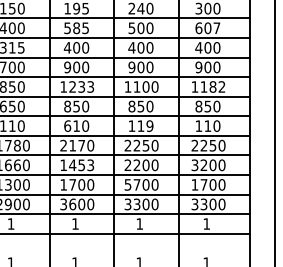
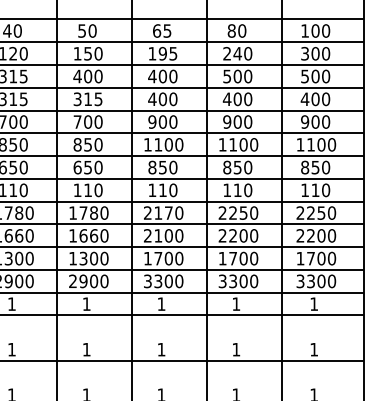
text: (76, 28) -> (162, 76), 585 -> 400
text: (207, 28) -> (315, 76), 607 -> 500
text: (81, 86) -> (168, 144), 1233 -> 1100
text: (217, 86) -> (326, 144), 1182 -> 1100
text: (67, 126) -> (152, 190), 610 -> 110
text: (150, 126) -> (248, 190), 119 -> 110
text: (77, 164) -> (163, 235), 1453 -> 2100
text: (194, 164) -> (300, 235), 3200 -> 2200
text: (127, 184) -> (222, 258), 5700 -> 1700
text: (72, 204) -> (158, 281), 3600 -> 3300

